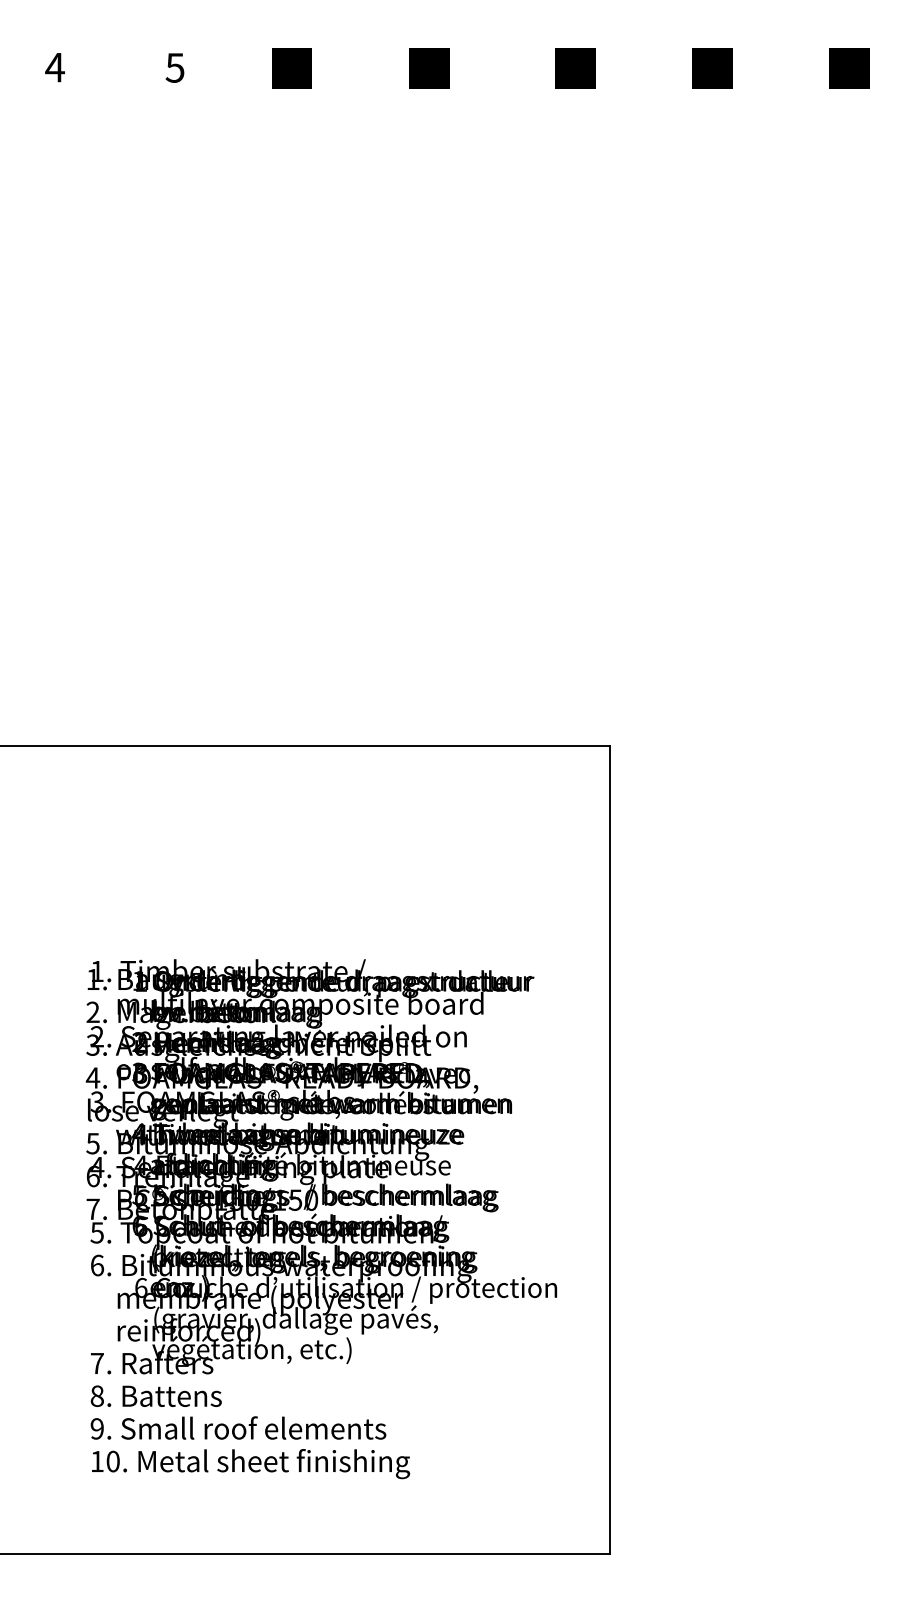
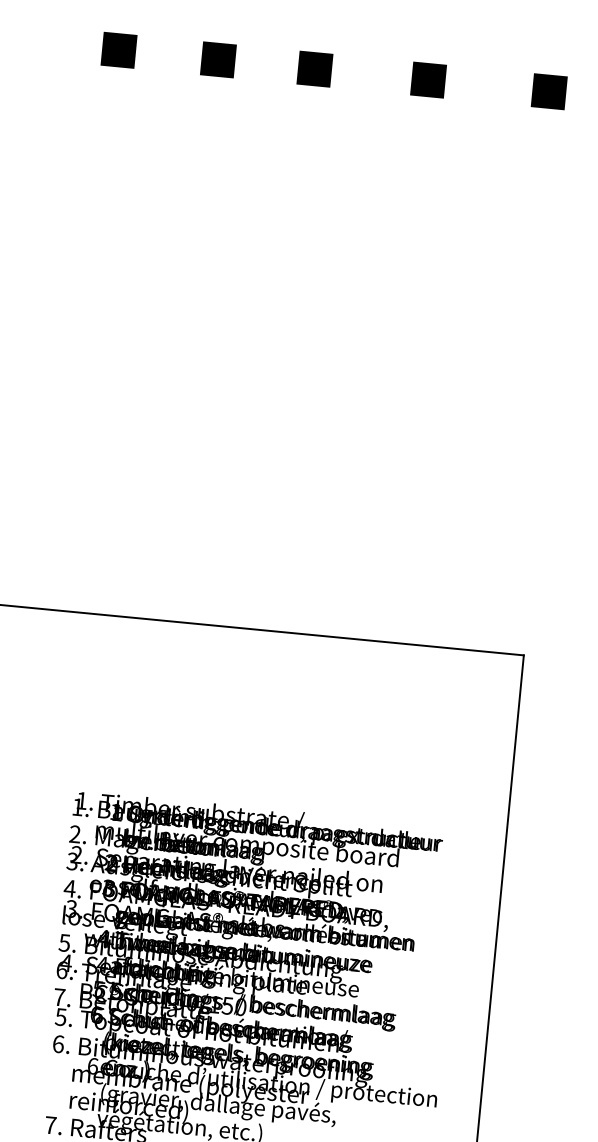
fill: (54, 68) -> (118, 50), added
fill: (174, 68) -> (217, 59), added

